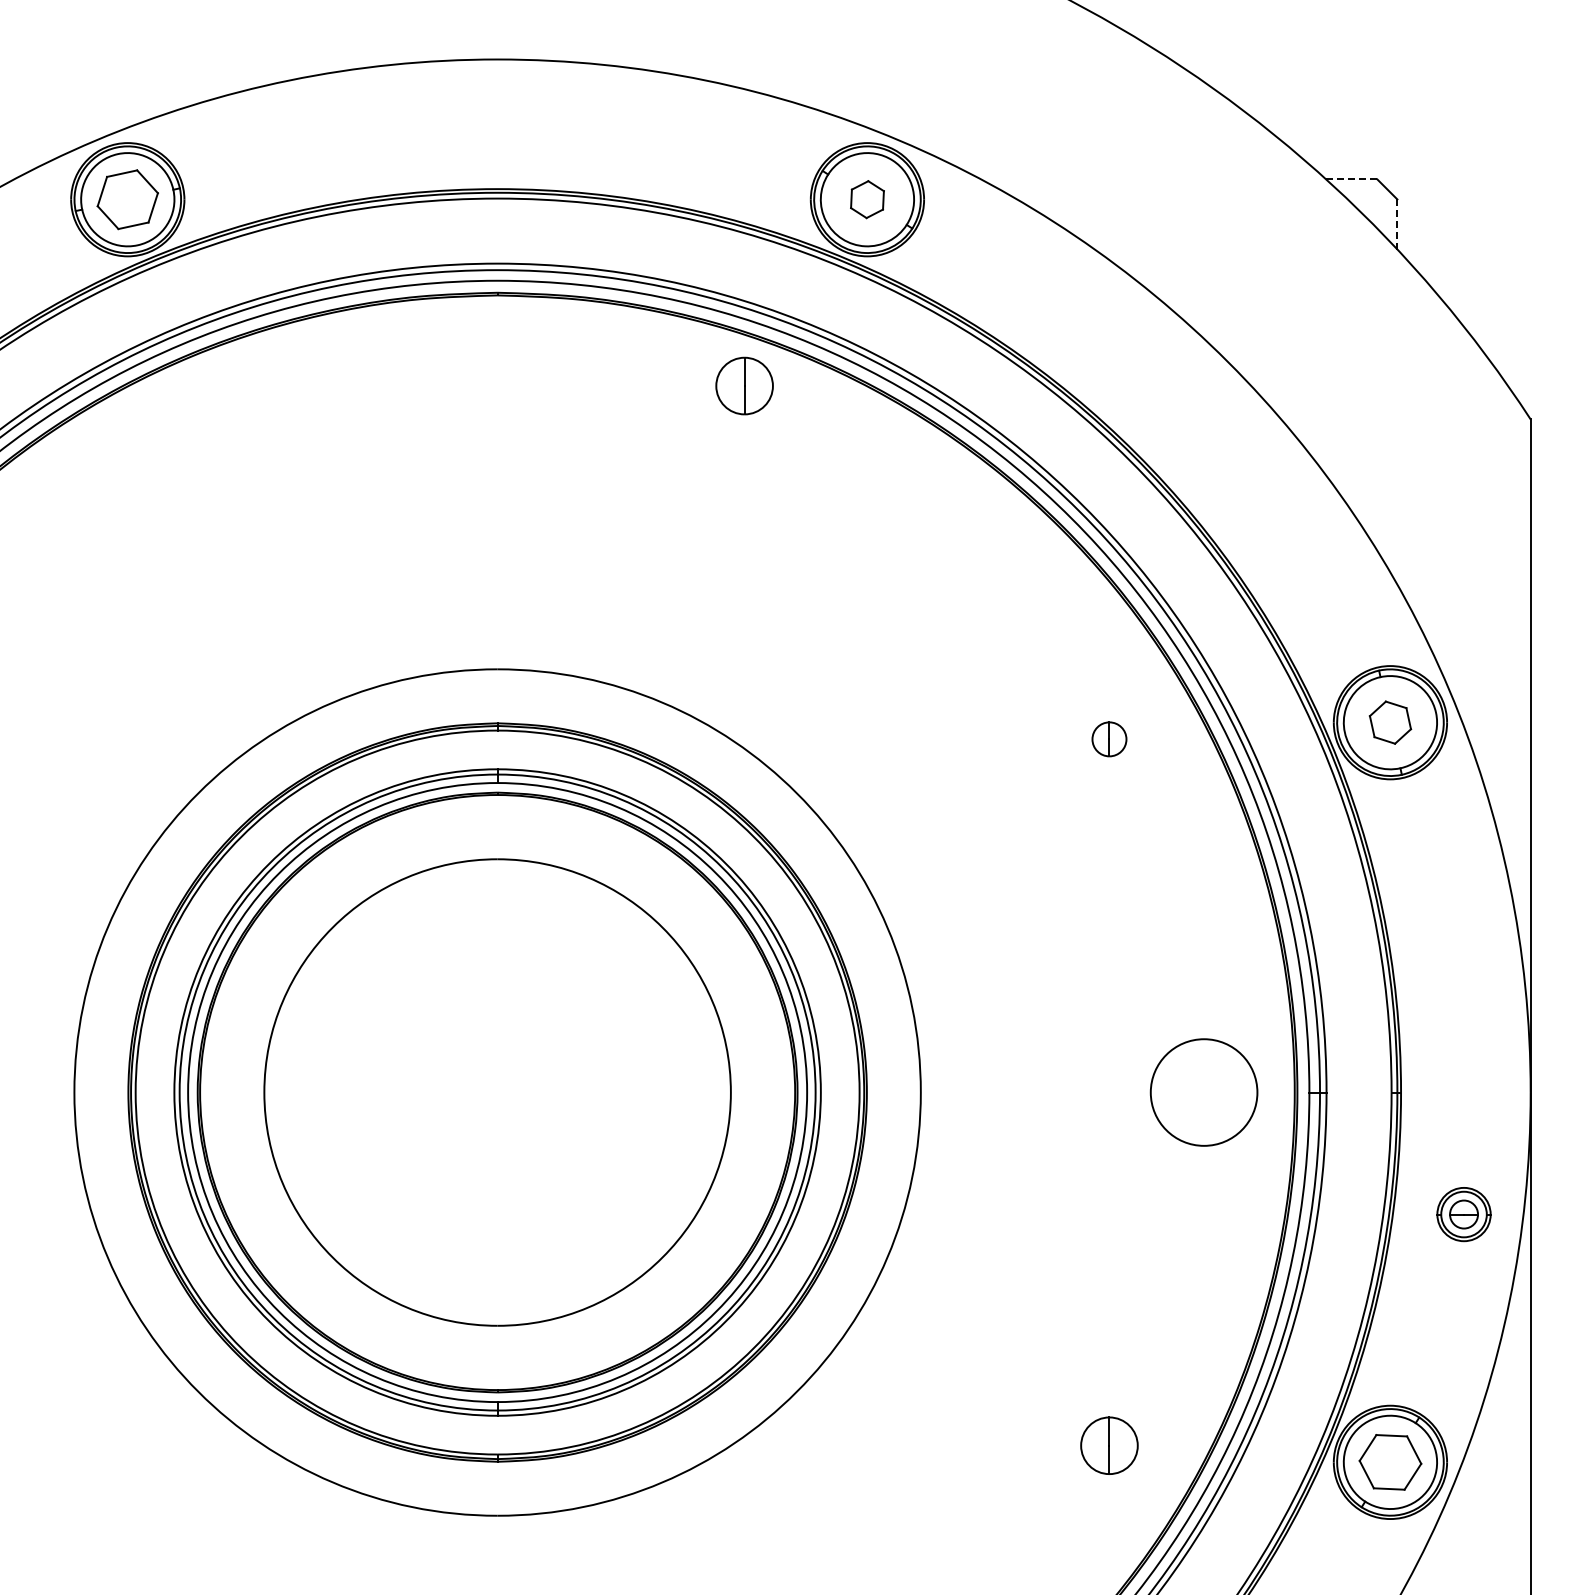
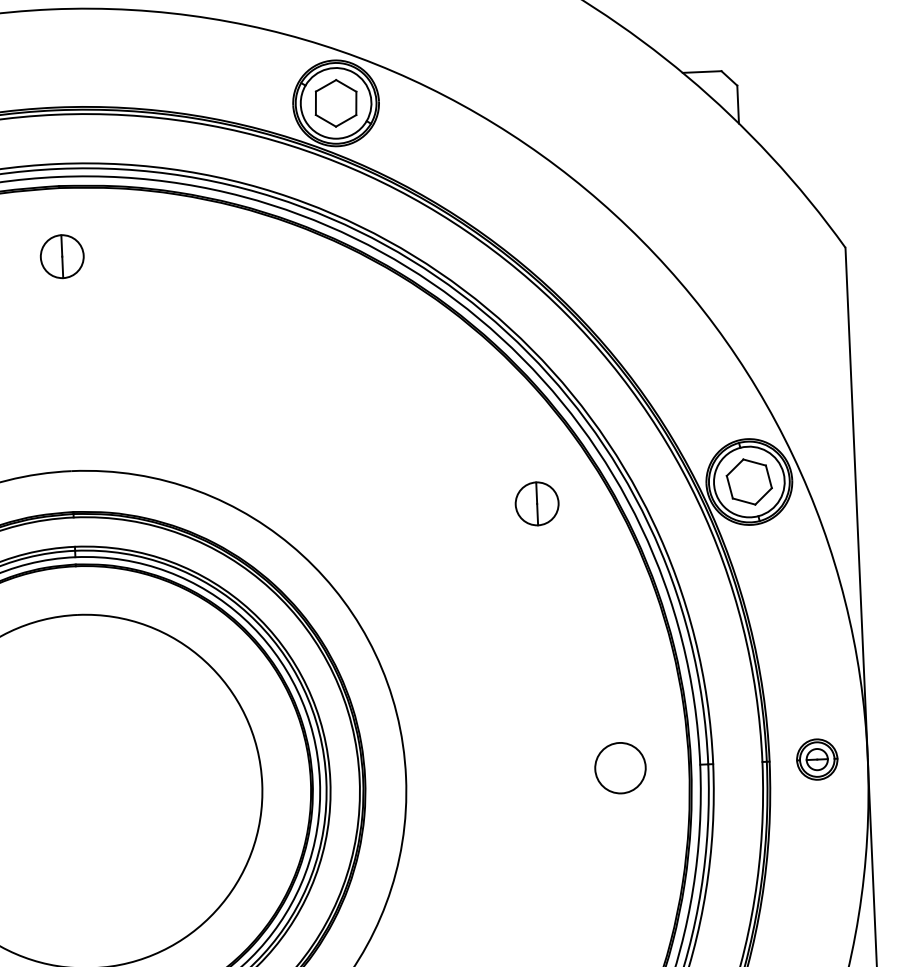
line: (1351, 179) -> (701, 72), dashed -> solid
part: (867, 199) -> (336, 103), size x1.67
line: (1397, 224) -> (738, 104), dashed -> solid
part: (744, 385) -> (62, 256), moved
part: (1390, 722) -> (749, 481), size x1.43
part: (1109, 739) -> (537, 504), size x1.67
circle: (1203, 1092) -> (620, 768), size x0.62
part: (1463, 1214) -> (816, 759), moved

